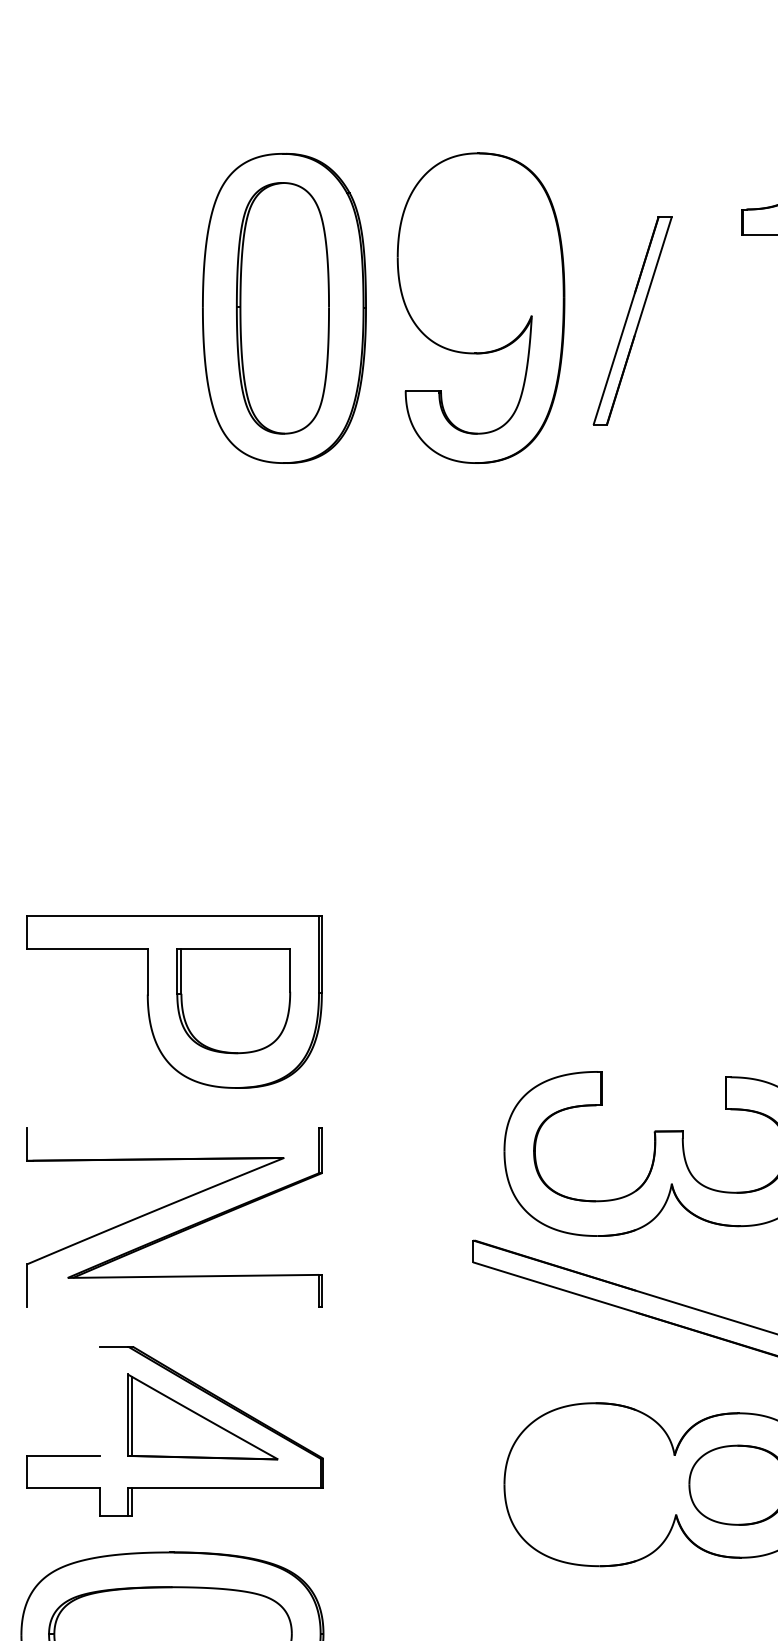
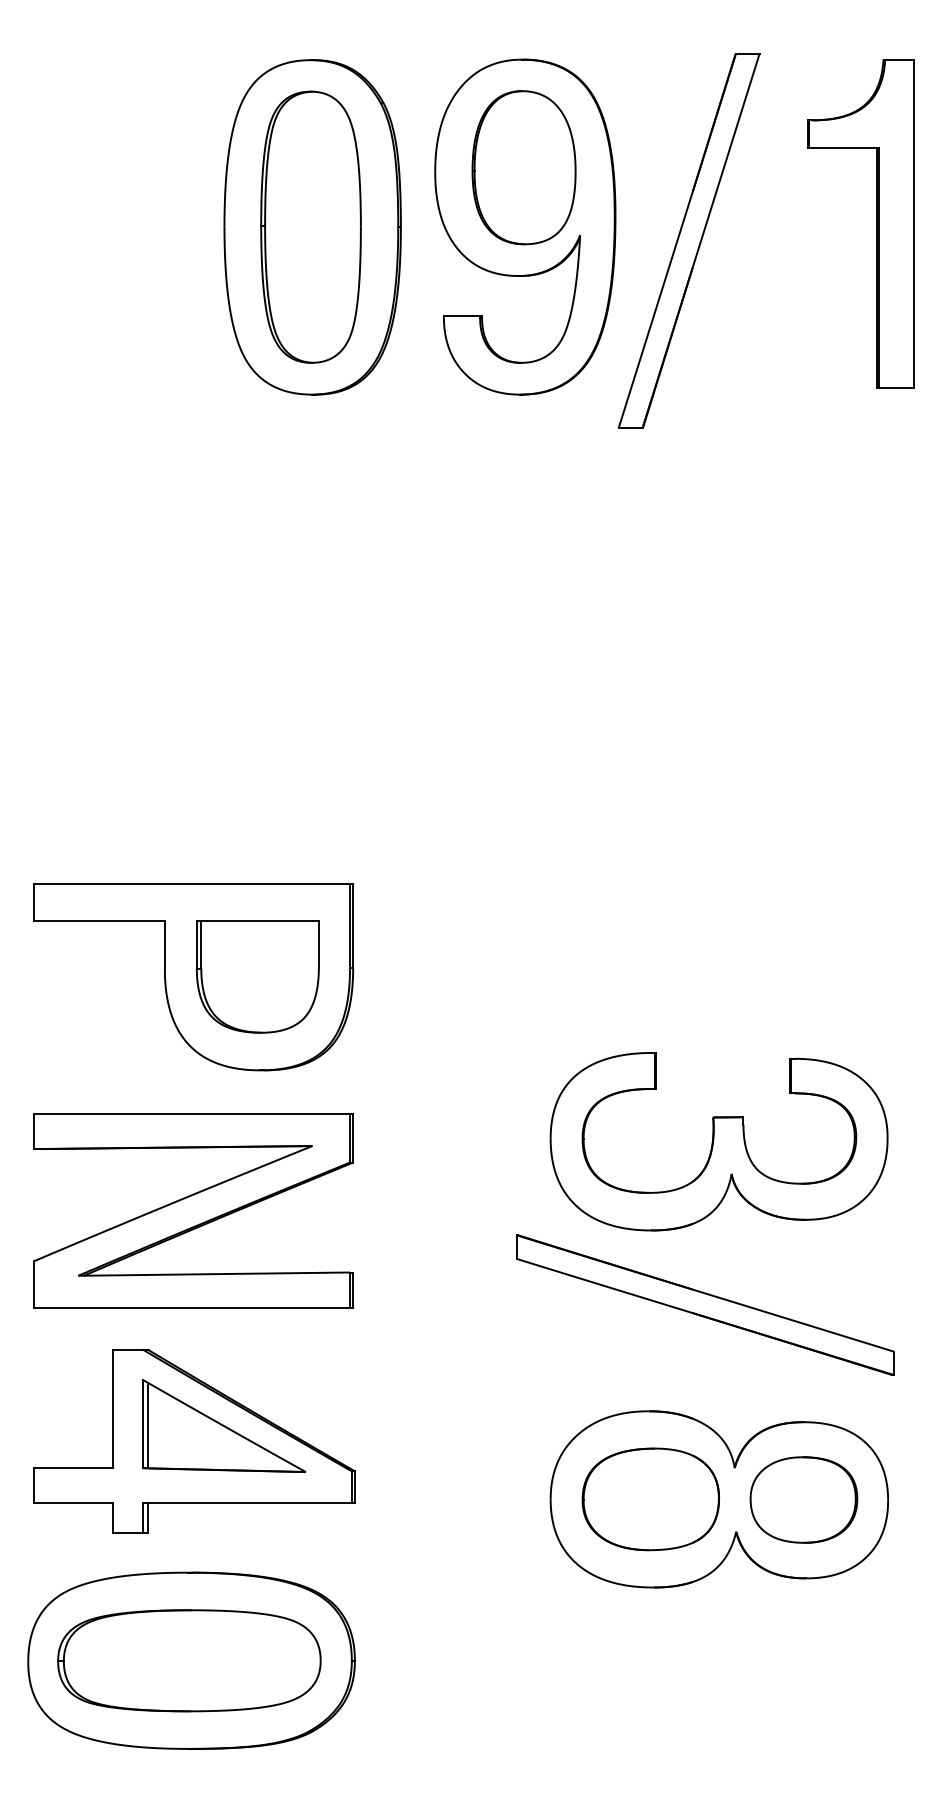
part: (479, 253) -> (523, 167), added
part: (632, 320) -> (689, 240), size x1.67
line: (173, 1128) -> (192, 1114), added
line: (173, 1307) -> (192, 1307), added
line: (100, 1401) -> (113, 1409), added
part: (596, 1484) -> (650, 1499), added

